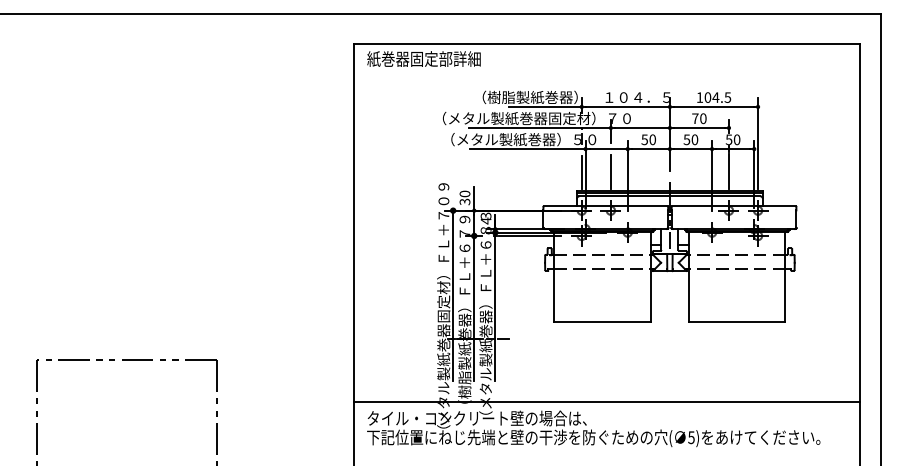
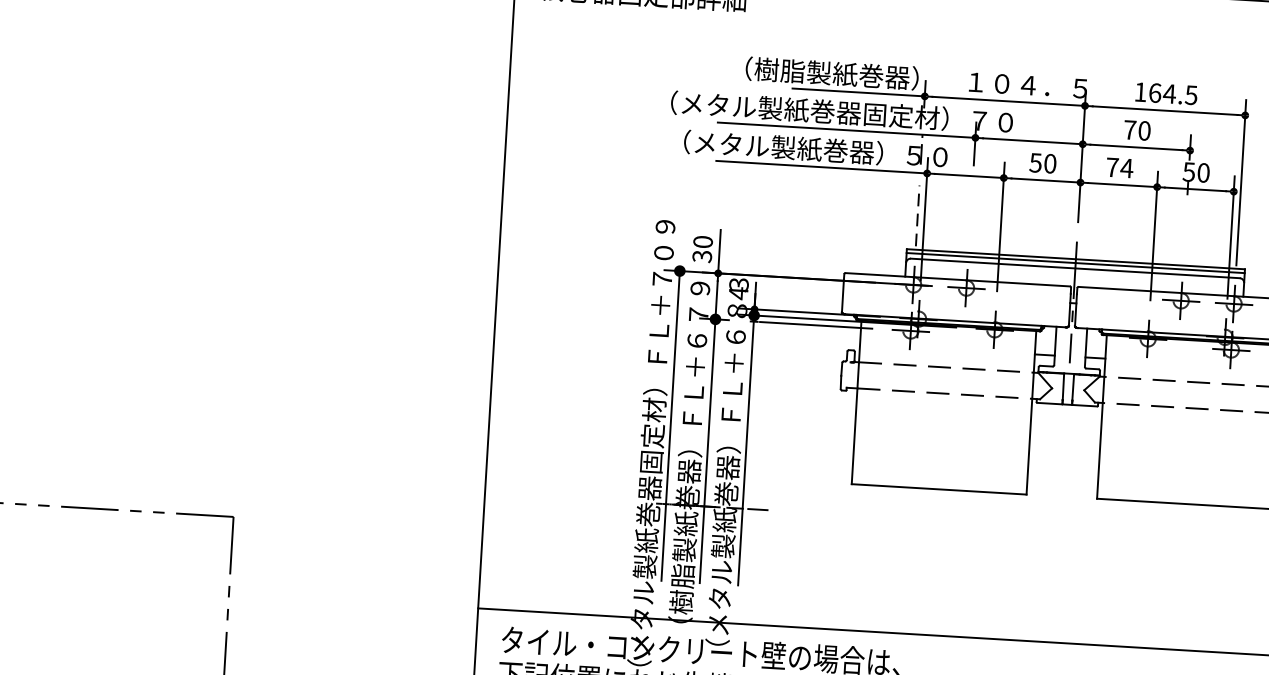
text: (707, 97) -> (1154, 92), 104.5 -> 164.5
text: (690, 139) -> (1118, 167), 50 -> 74
line: (728, 171) -> (1184, 229), removed
line: (581, 172) -> (917, 215), solid -> dashed
line: (610, 172) -> (969, 218), removed

